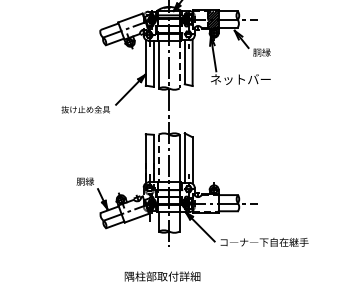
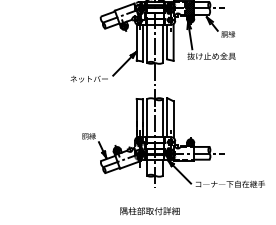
line: (179, 64) -> (163, 43), dashed -> solid
text: (240, 79) -> (211, 55), ネットバー -> 抜け止め金具
text: (85, 108) -> (89, 78), 抜け止め金具 -> ネットバー
line: (158, 158) -> (146, 118), dashed -> solid

